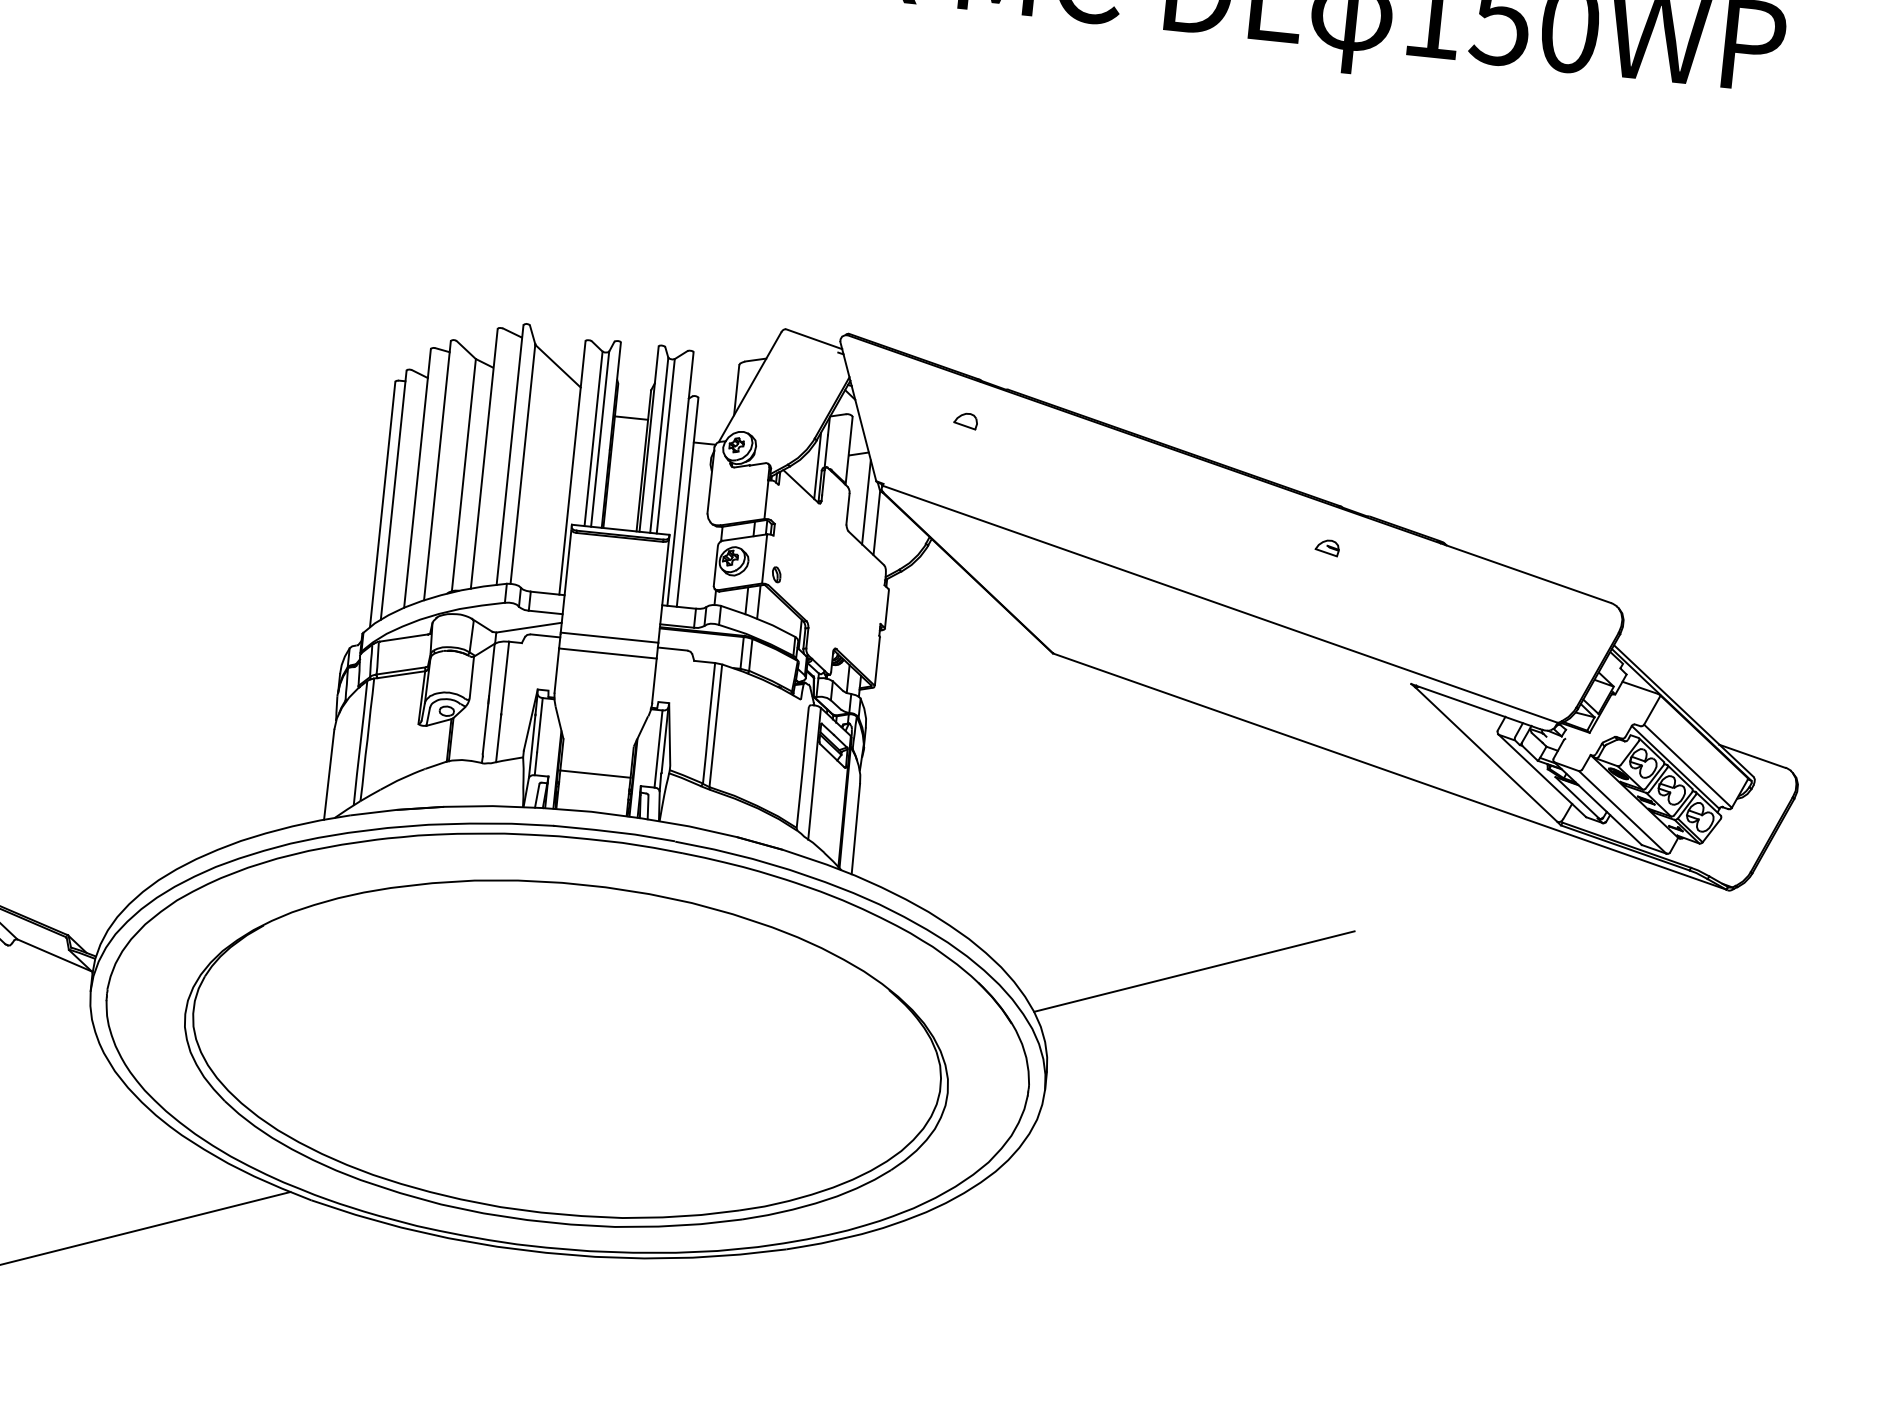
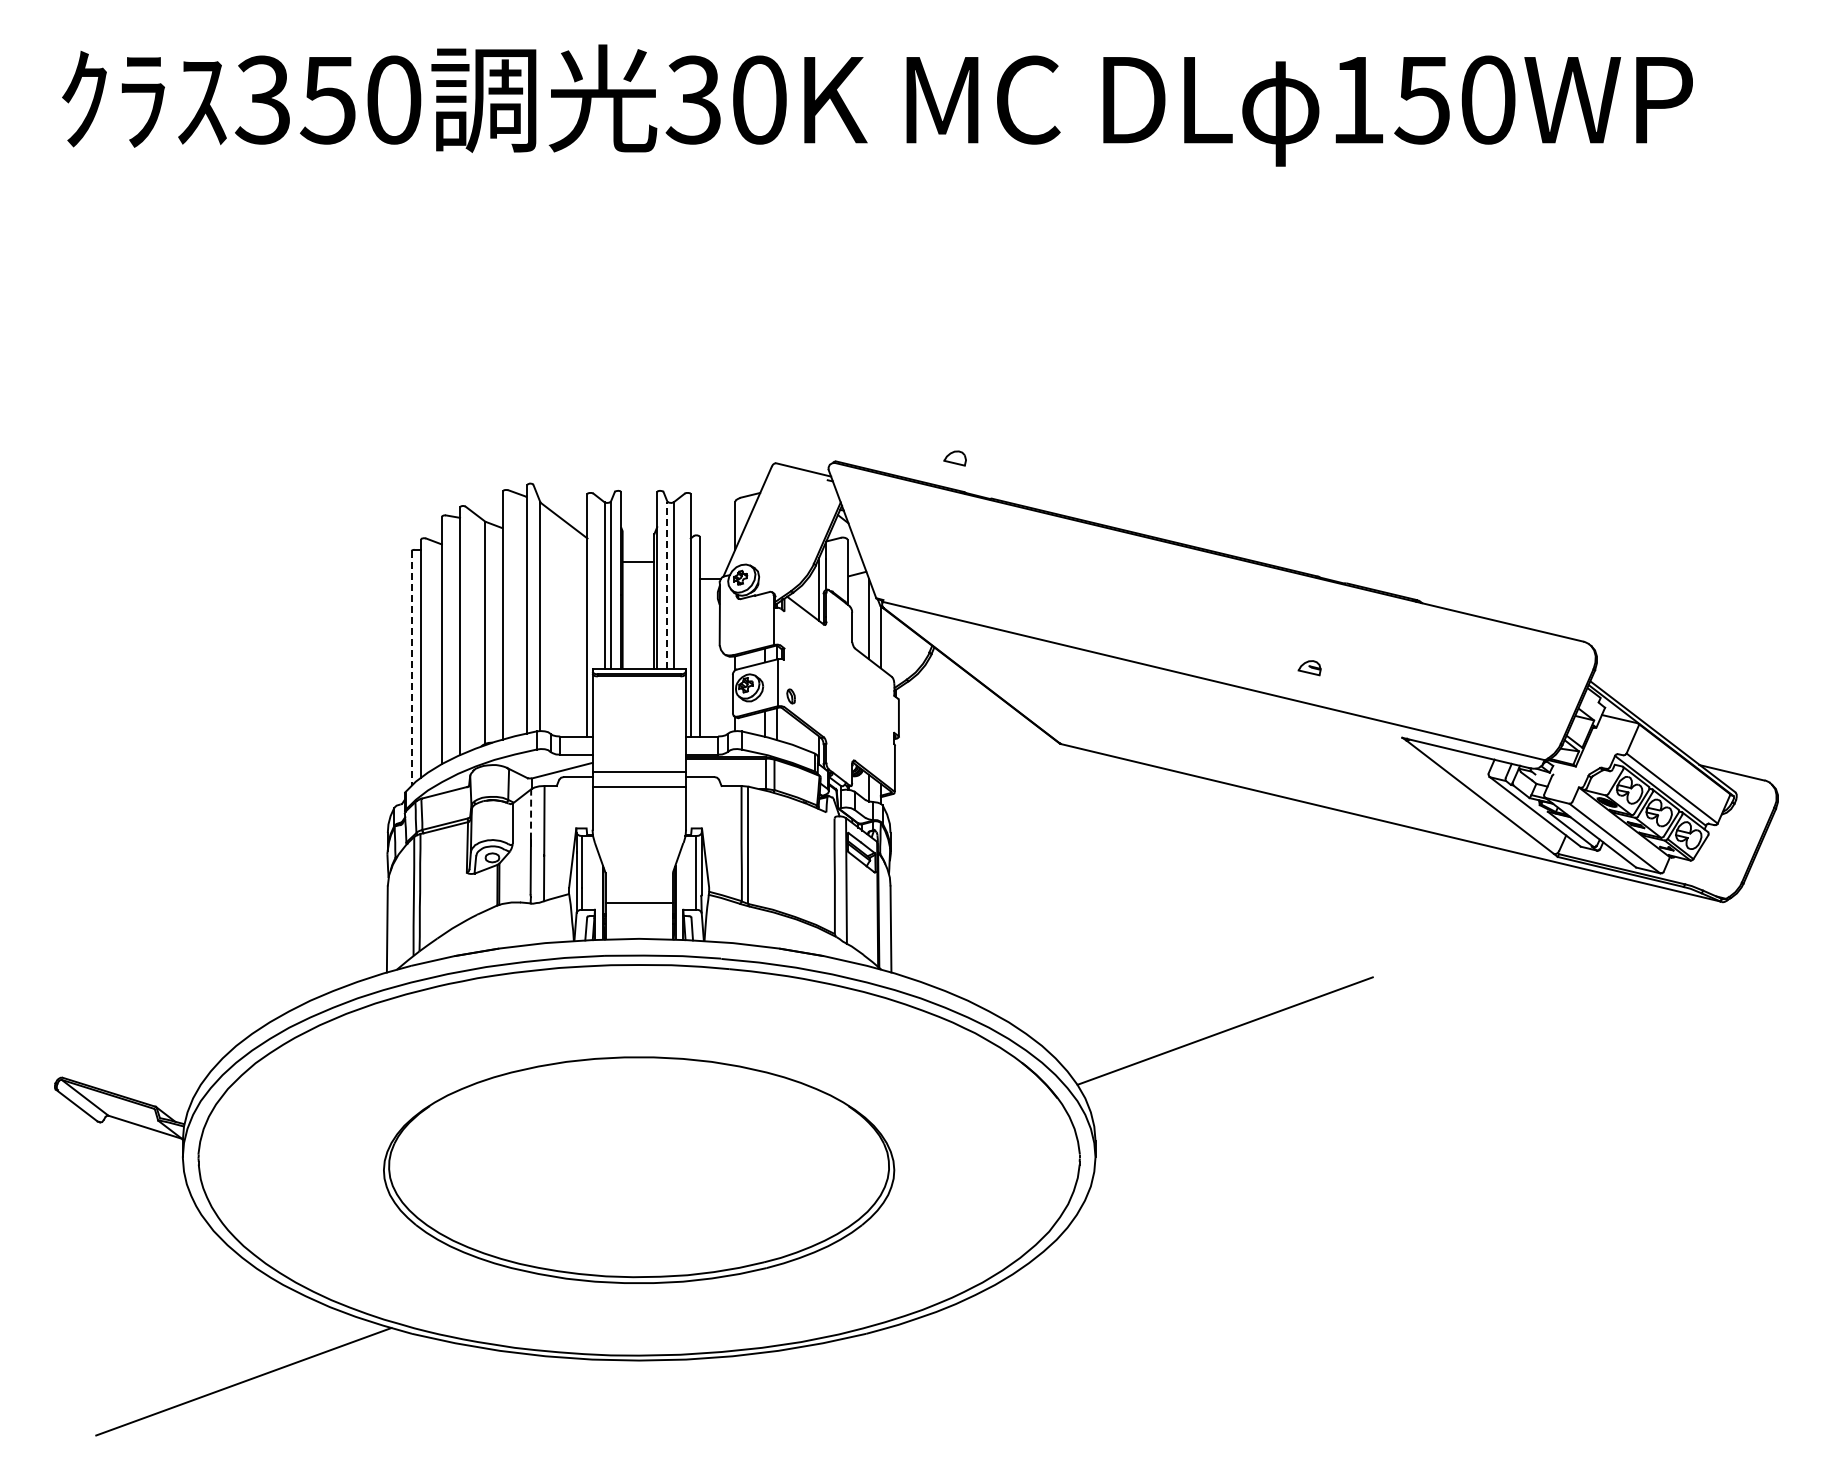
part: (965, 420) -> (954, 458), moved
line: (659, 445) -> (667, 585), solid -> dashed
line: (382, 504) -> (411, 668), solid -> dashed
part: (1327, 548) -> (1309, 668), moved
line: (492, 669) -> (531, 813), solid -> dashed
part: (565, 1053) -> (638, 1170), size x0.7

